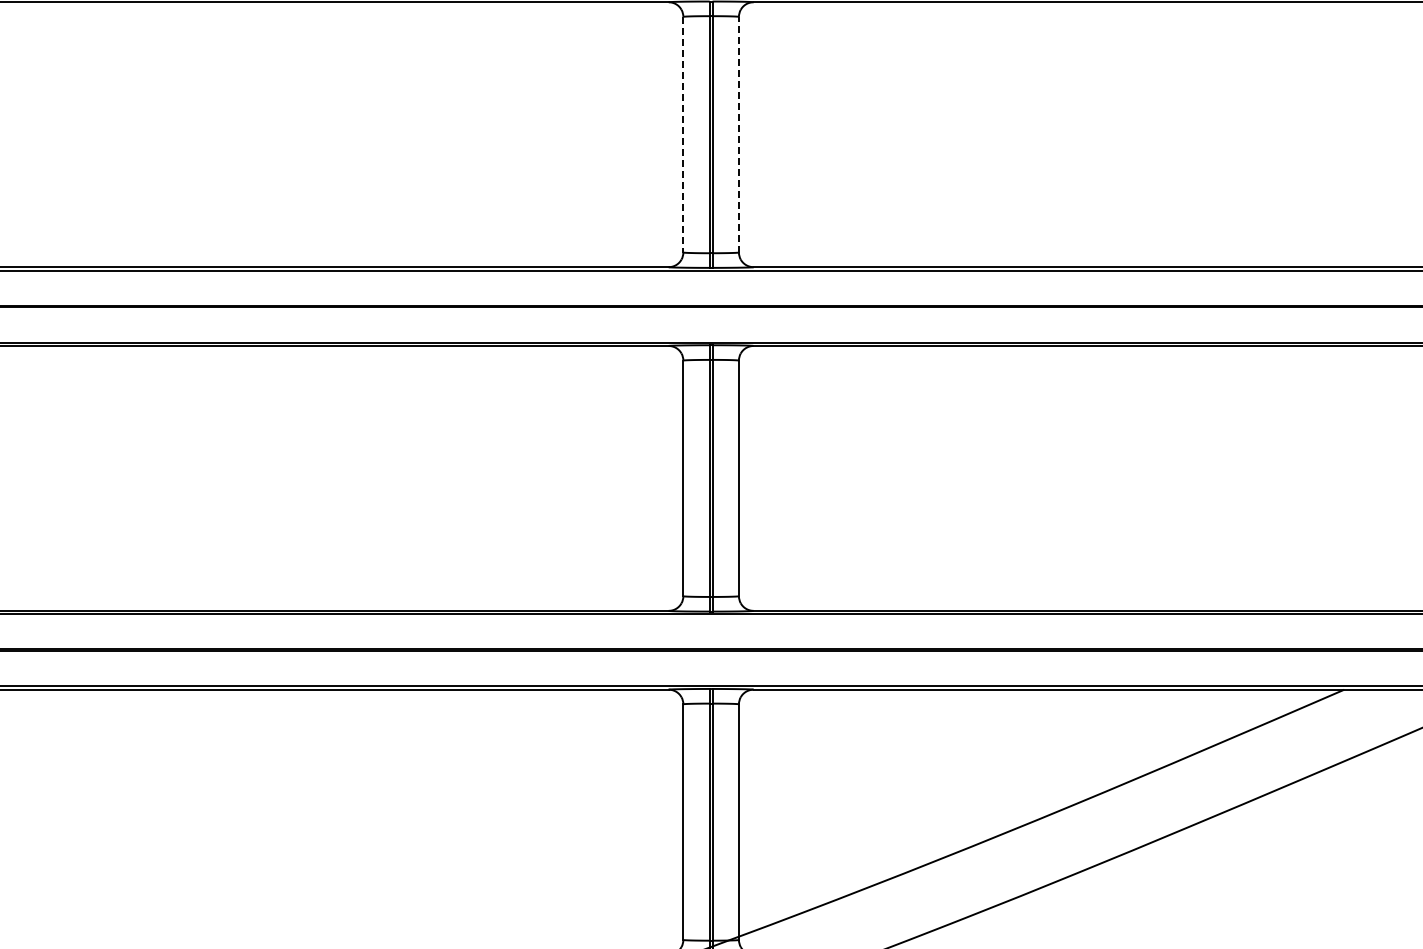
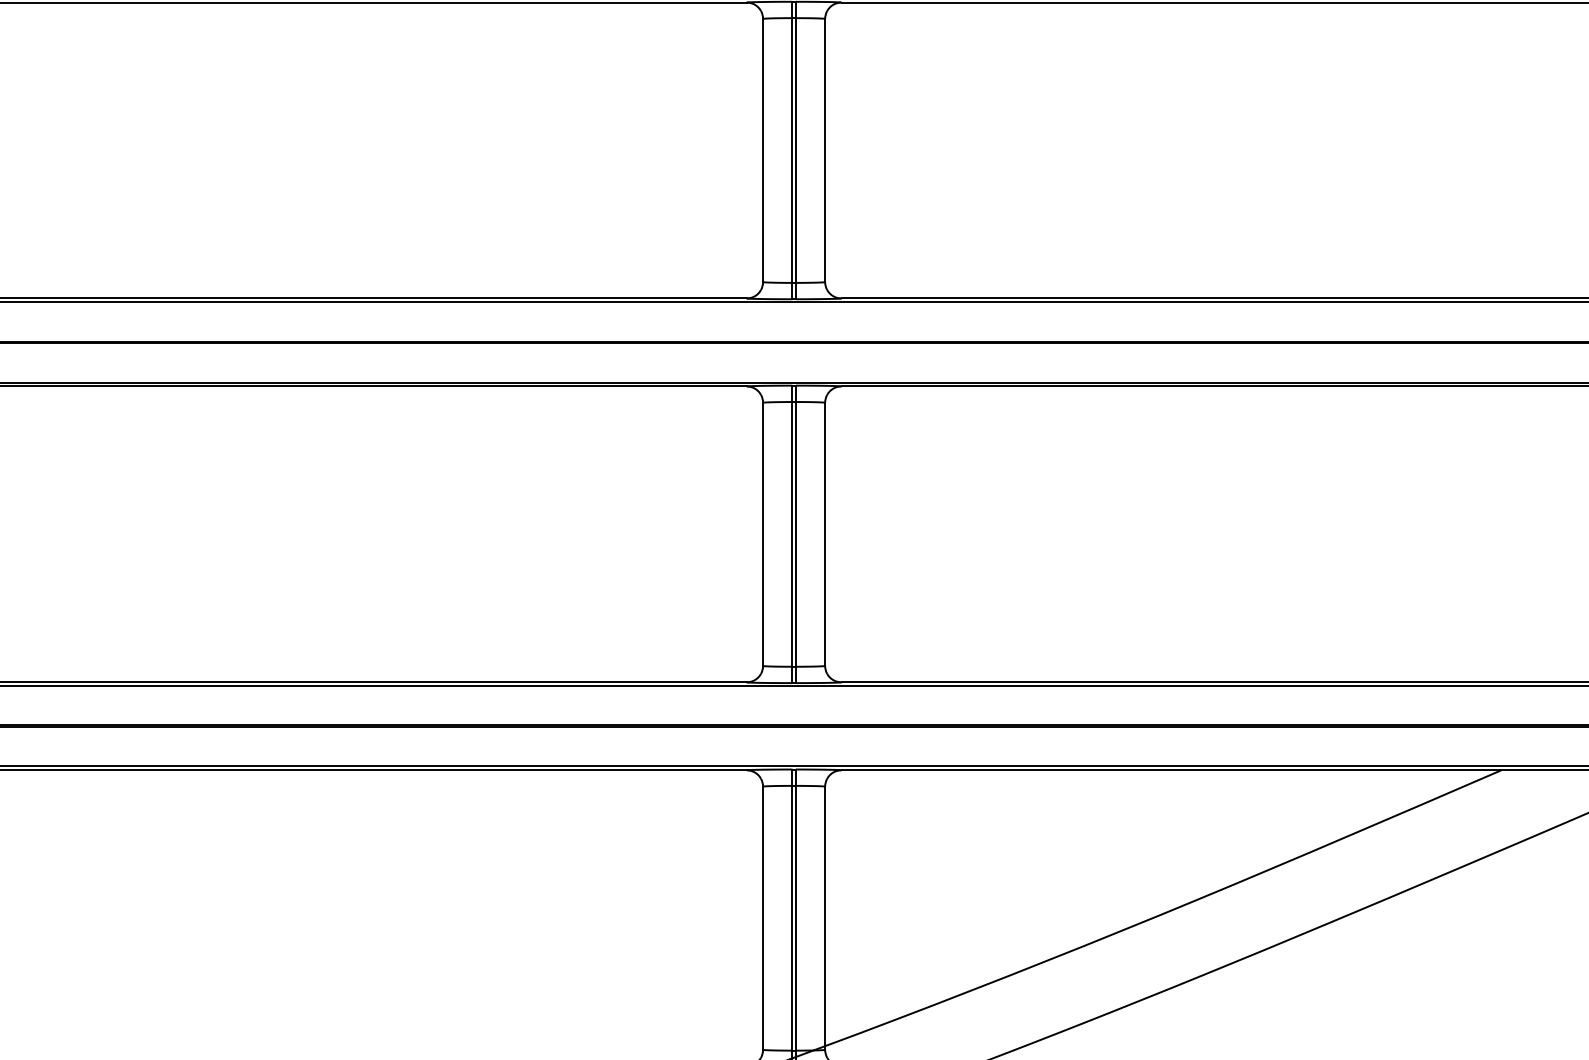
line: (683, 134) -> (763, 150), dashed -> solid
line: (738, 134) -> (824, 150), dashed -> solid

